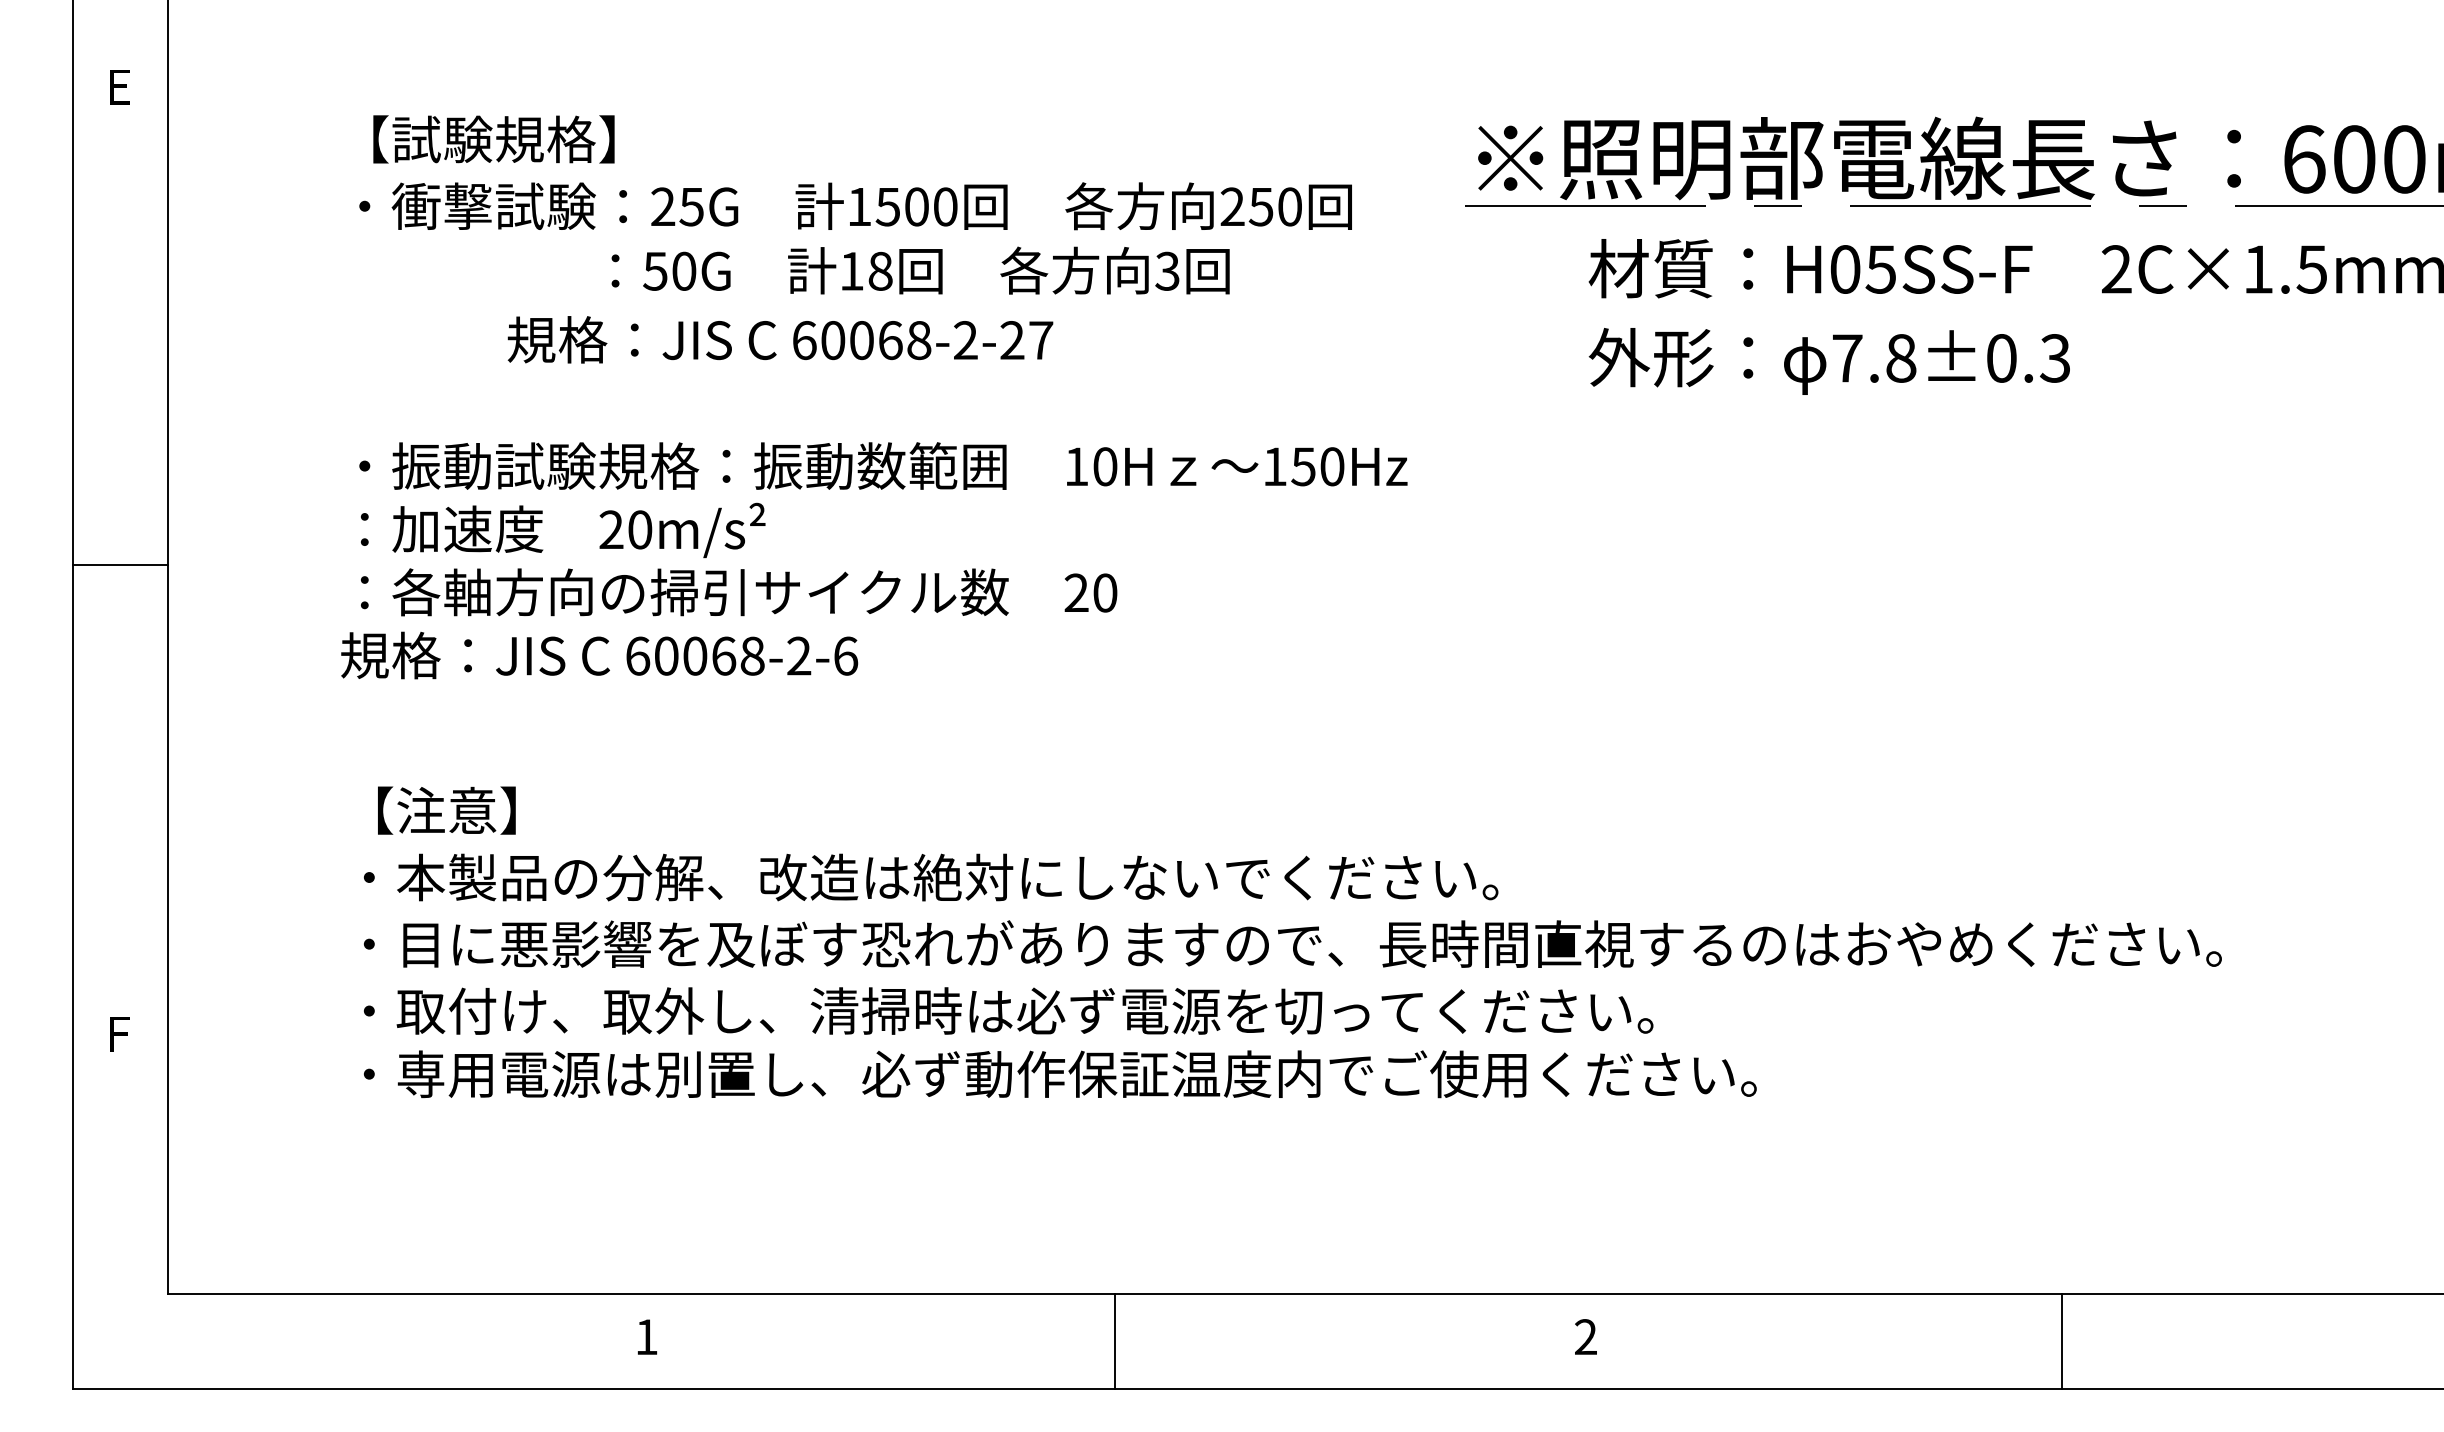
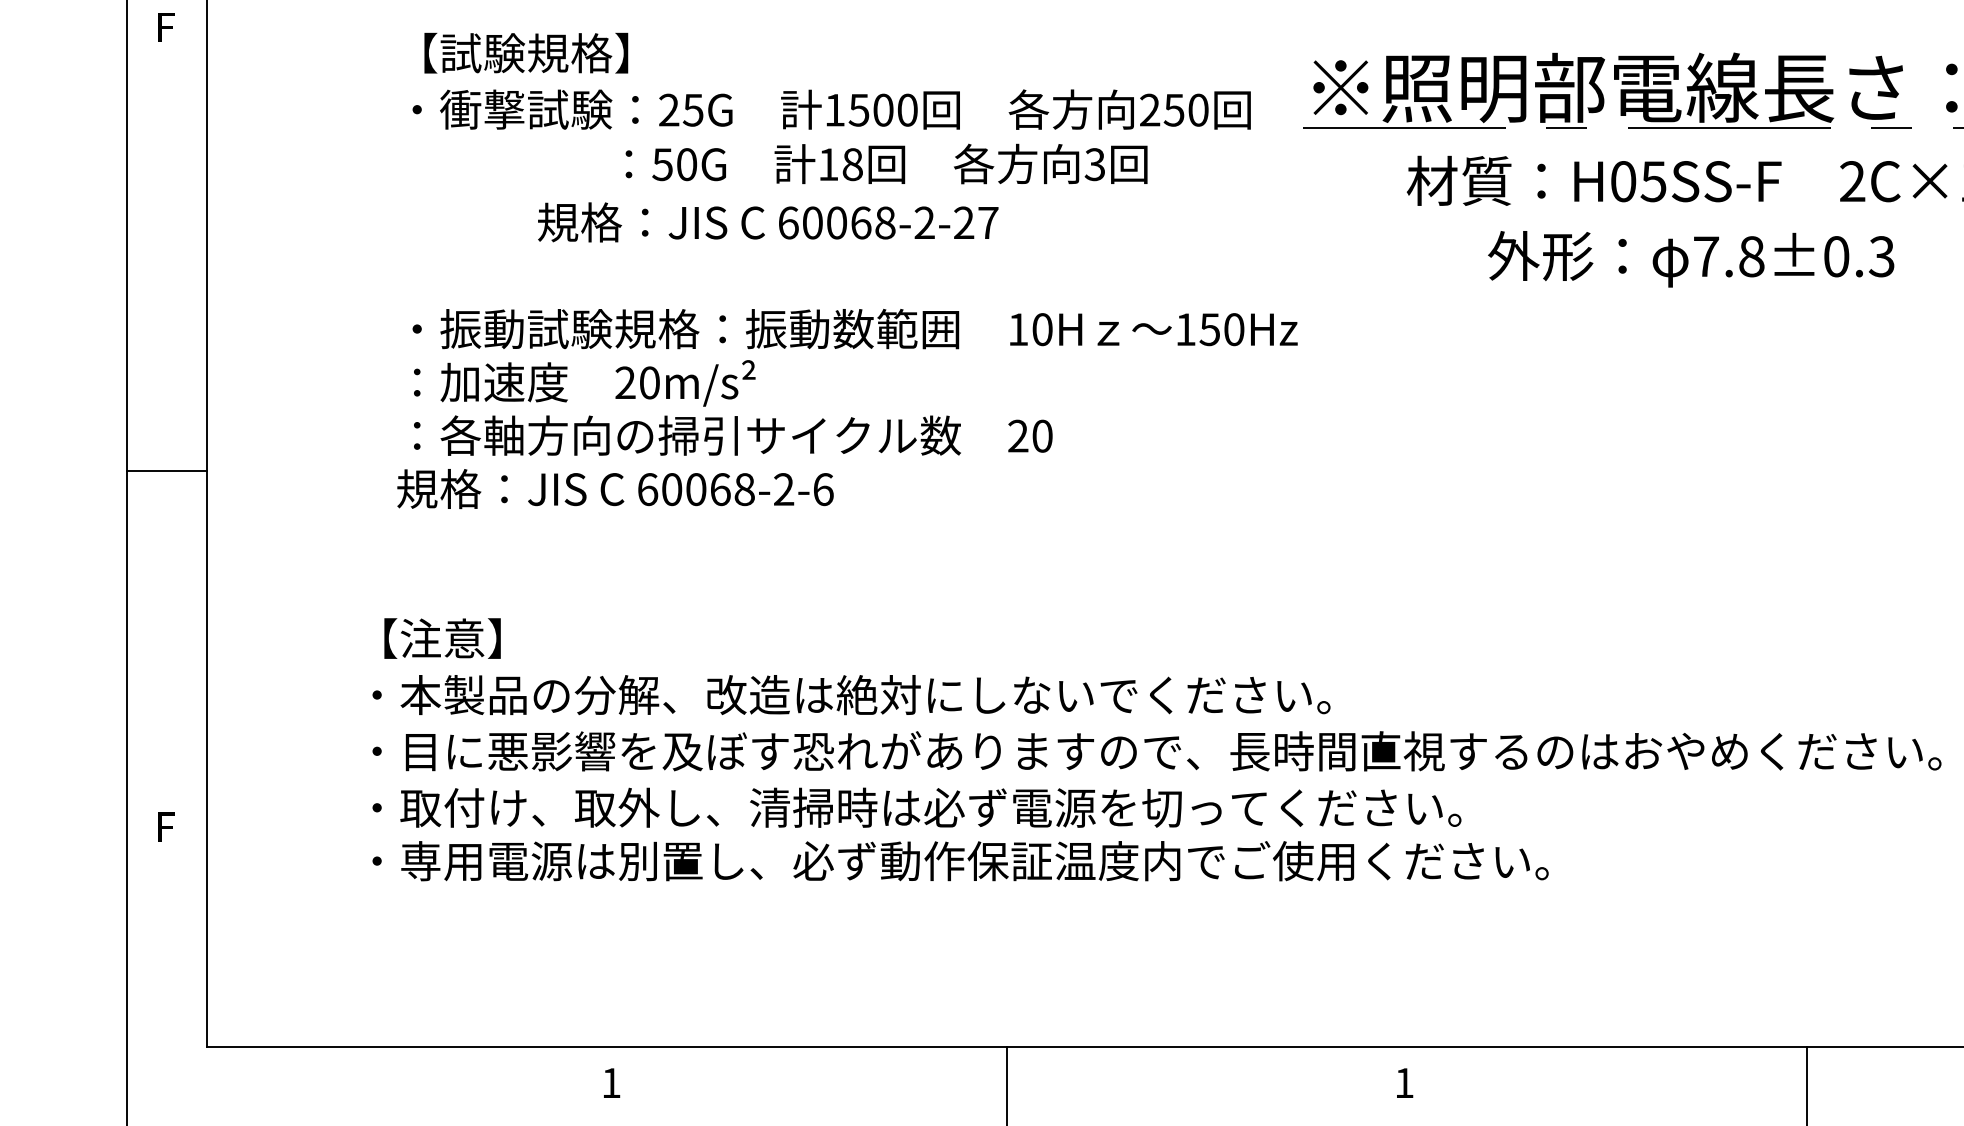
text: (121, 94) -> (167, 33), E -> F
text: (1828, 361) -> (1690, 259), moved
text: (874, 397) -> (847, 271), moved
line: (120, 565) -> (167, 471), moved
text: (1585, 1336) -> (1404, 1082), 2 -> 1

